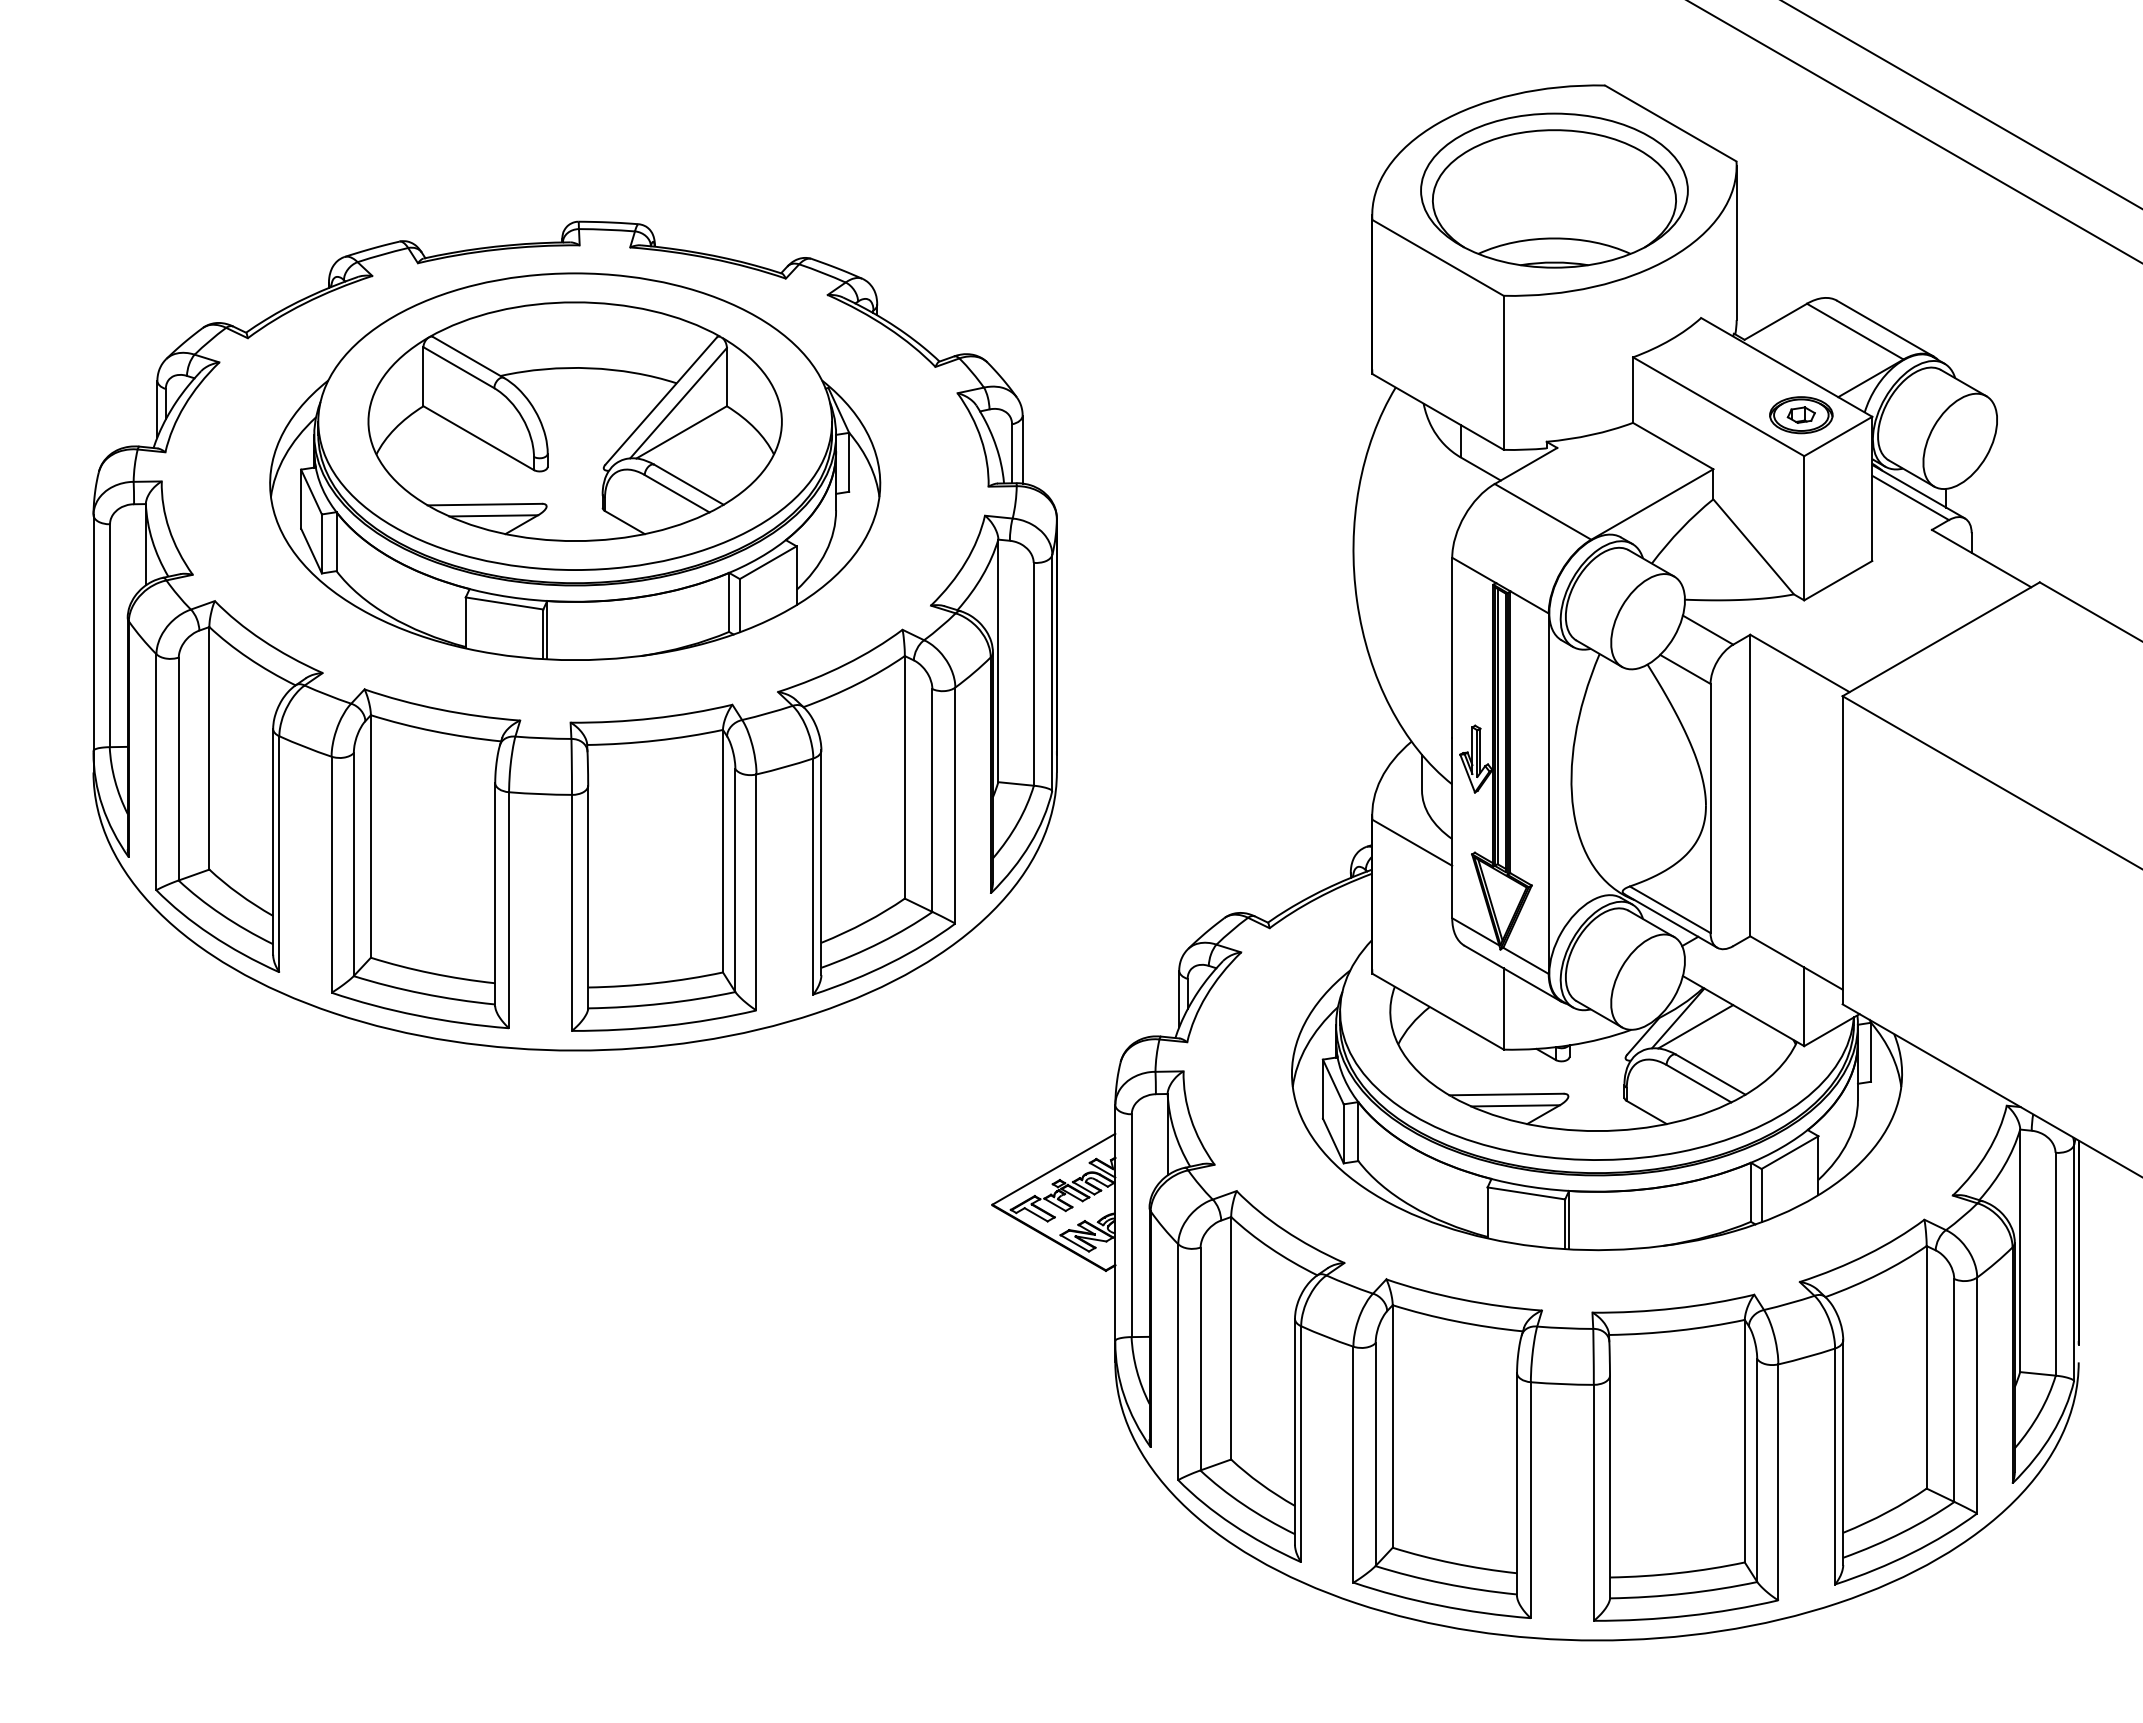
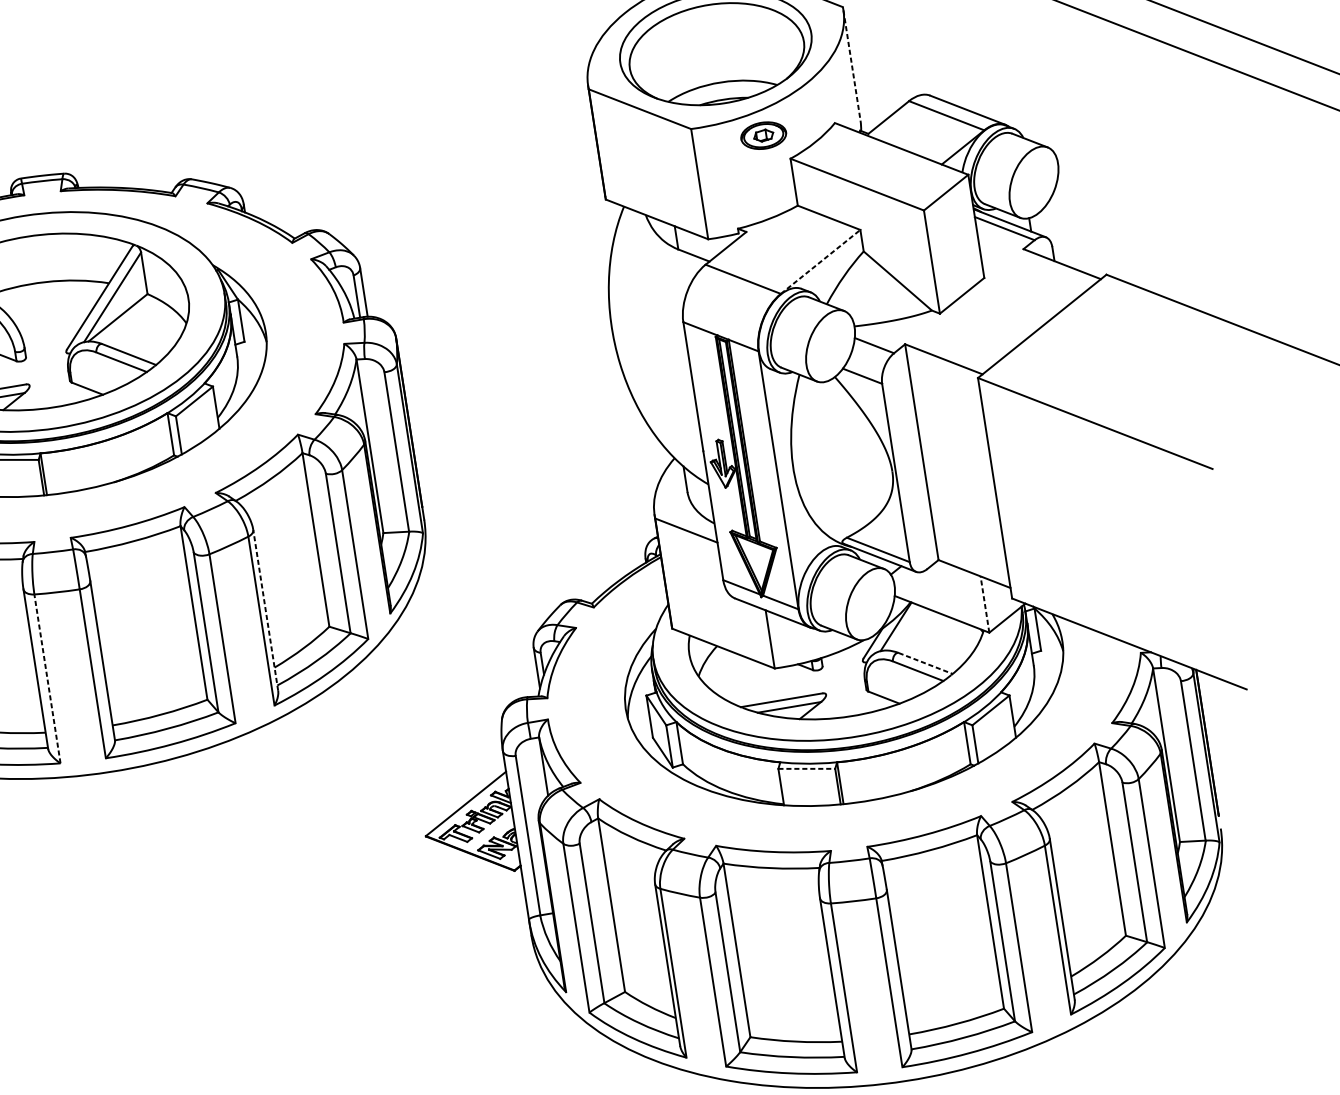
line: (1736, 243) -> (851, 65), solid -> dashed
part: (1801, 415) -> (763, 135), moved
line: (1652, 504) -> (820, 261), solid -> dashed
line: (821, 862) -> (265, 610), solid -> dashed
line: (509, 910) -> (47, 679), solid -> dashed
line: (1804, 1006) -> (985, 604), solid -> dashed
line: (1695, 1026) -> (909, 630), removed
line: (1710, 1074) -> (925, 663), solid -> dashed
line: (1526, 1193) -> (806, 768), solid -> dashed

